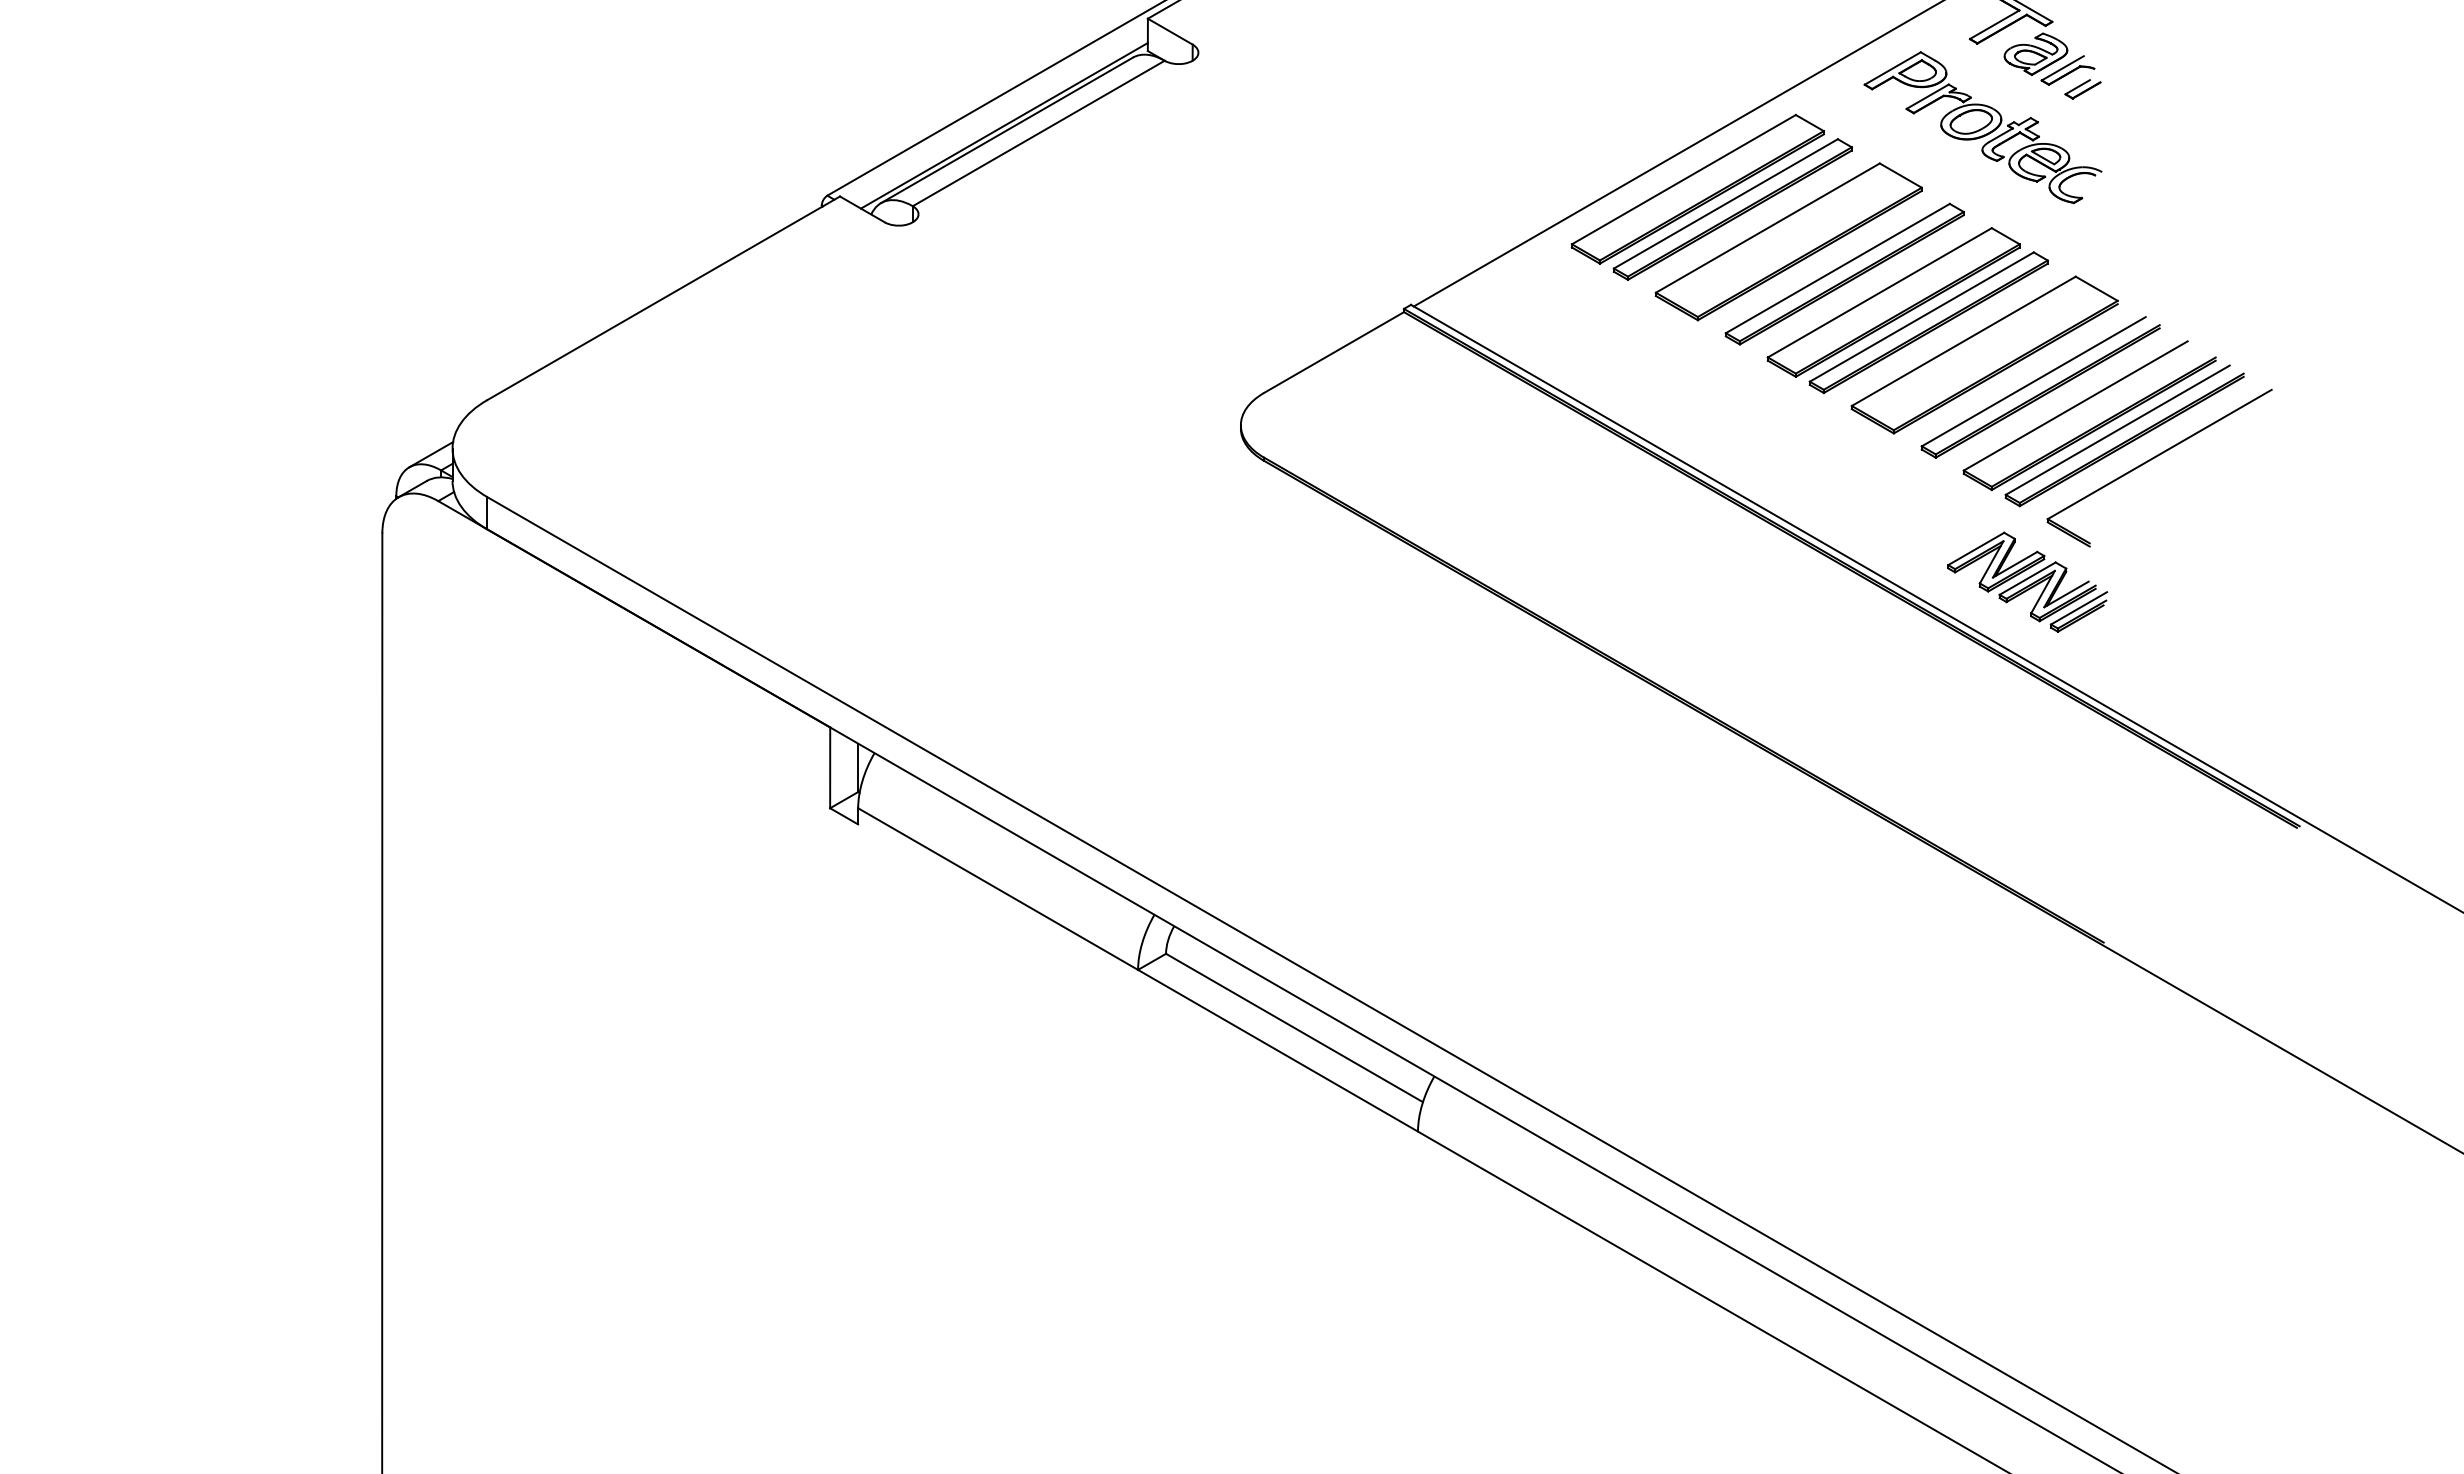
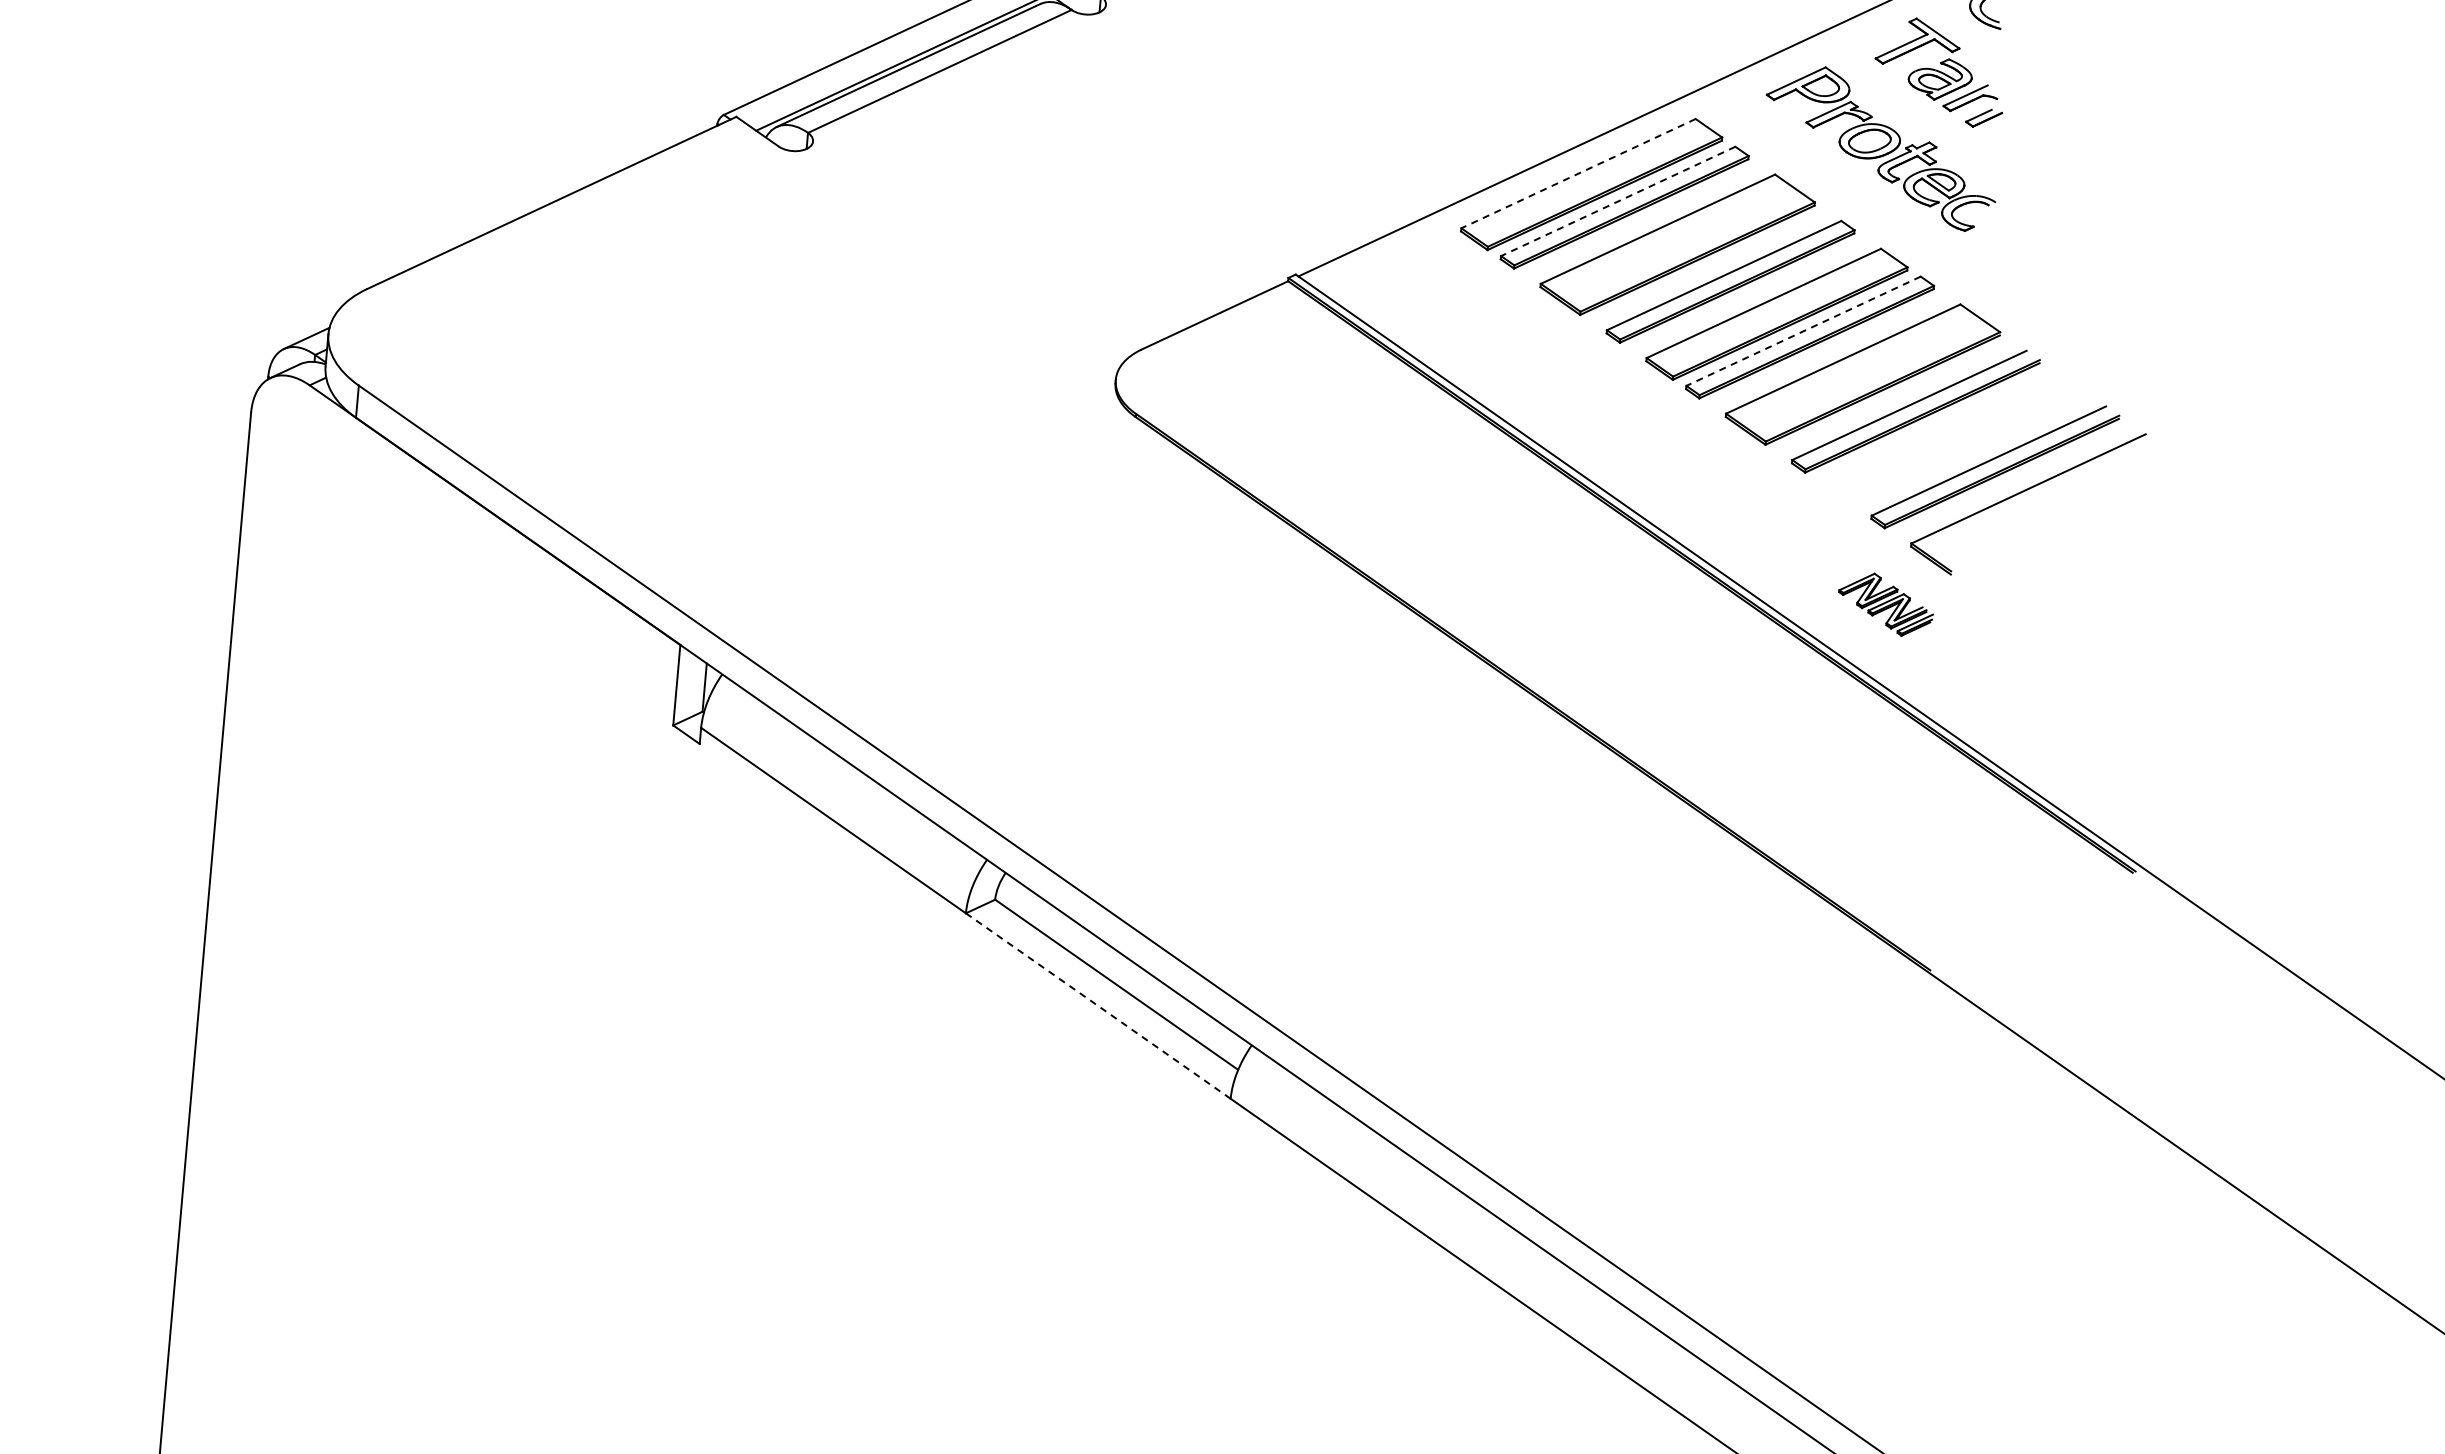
line: (1683, 179) -> (1578, 173), solid -> dashed
line: (1725, 204) -> (1617, 202), solid -> dashed
line: (1921, 317) -> (1803, 331), solid -> dashed
part: (2095, 425) -> (1967, 454), removed
part: (2027, 581) -> (1885, 603), size x0.6
line: (1278, 1050) -> (1098, 1005), solid -> dashed

